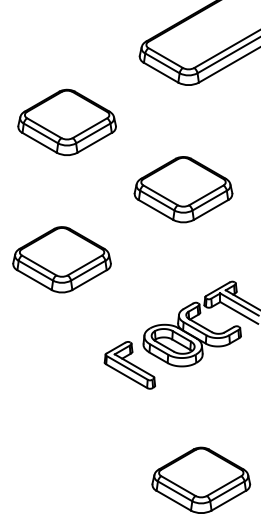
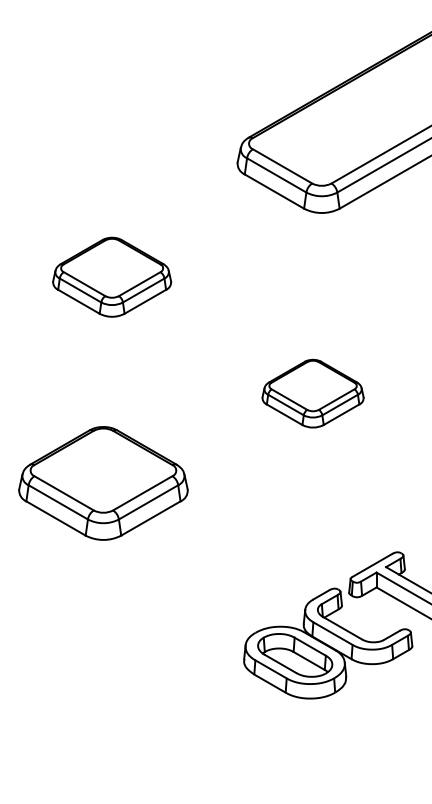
part: (66, 121) -> (111, 275), size x0.7
part: (183, 189) -> (313, 393), size x0.6
part: (61, 259) -> (102, 482), moved
part: (129, 365) -> (219, 696), removed

